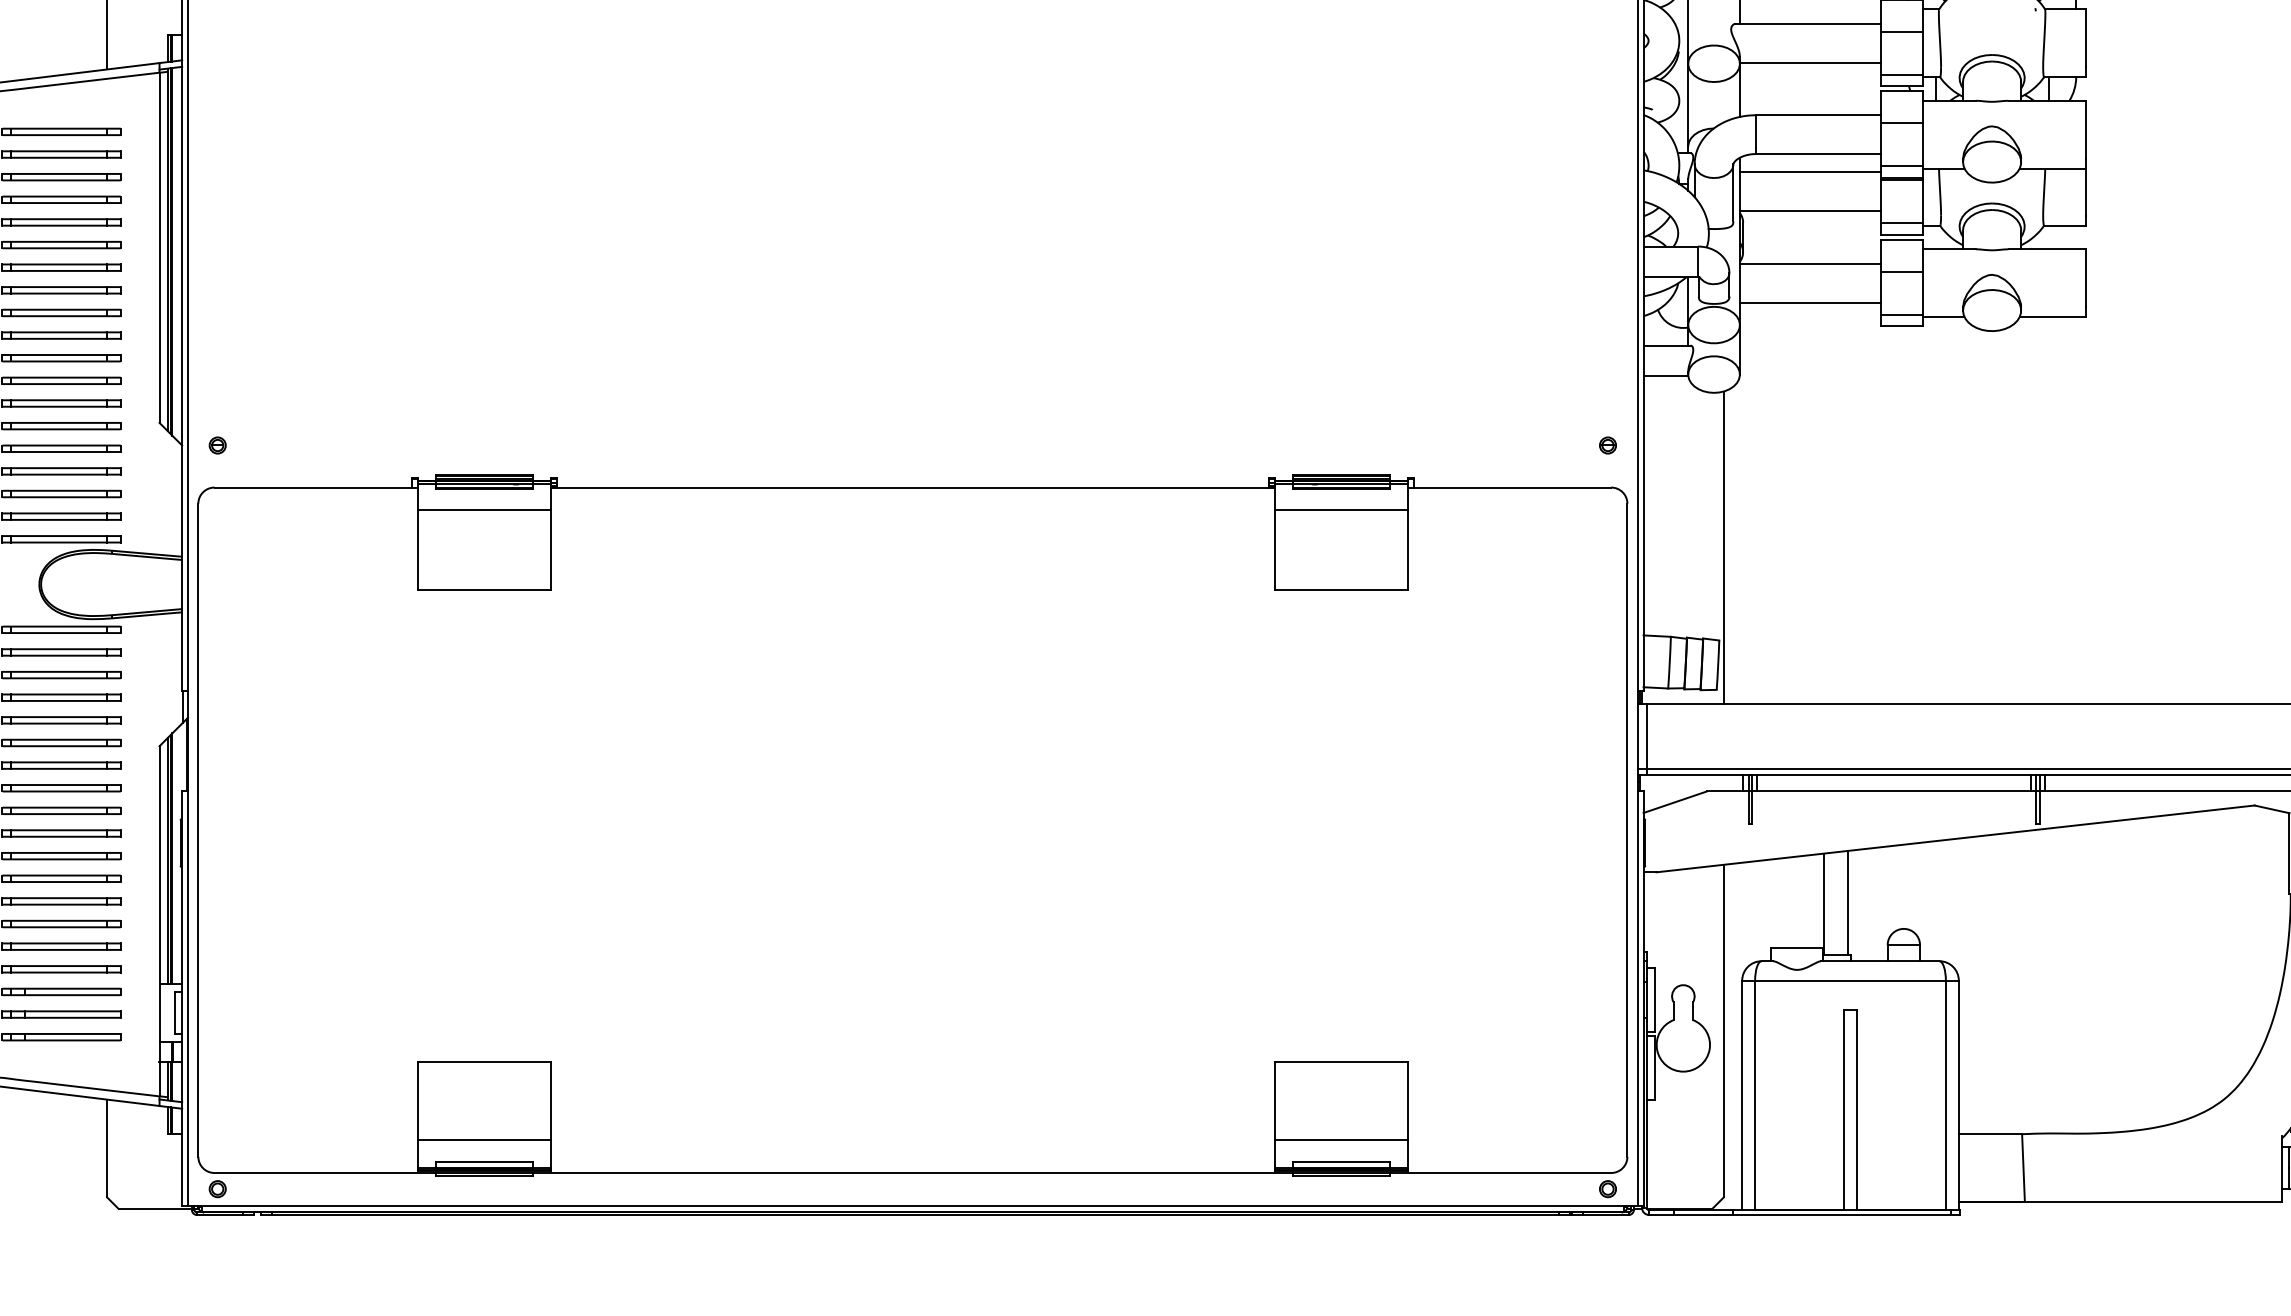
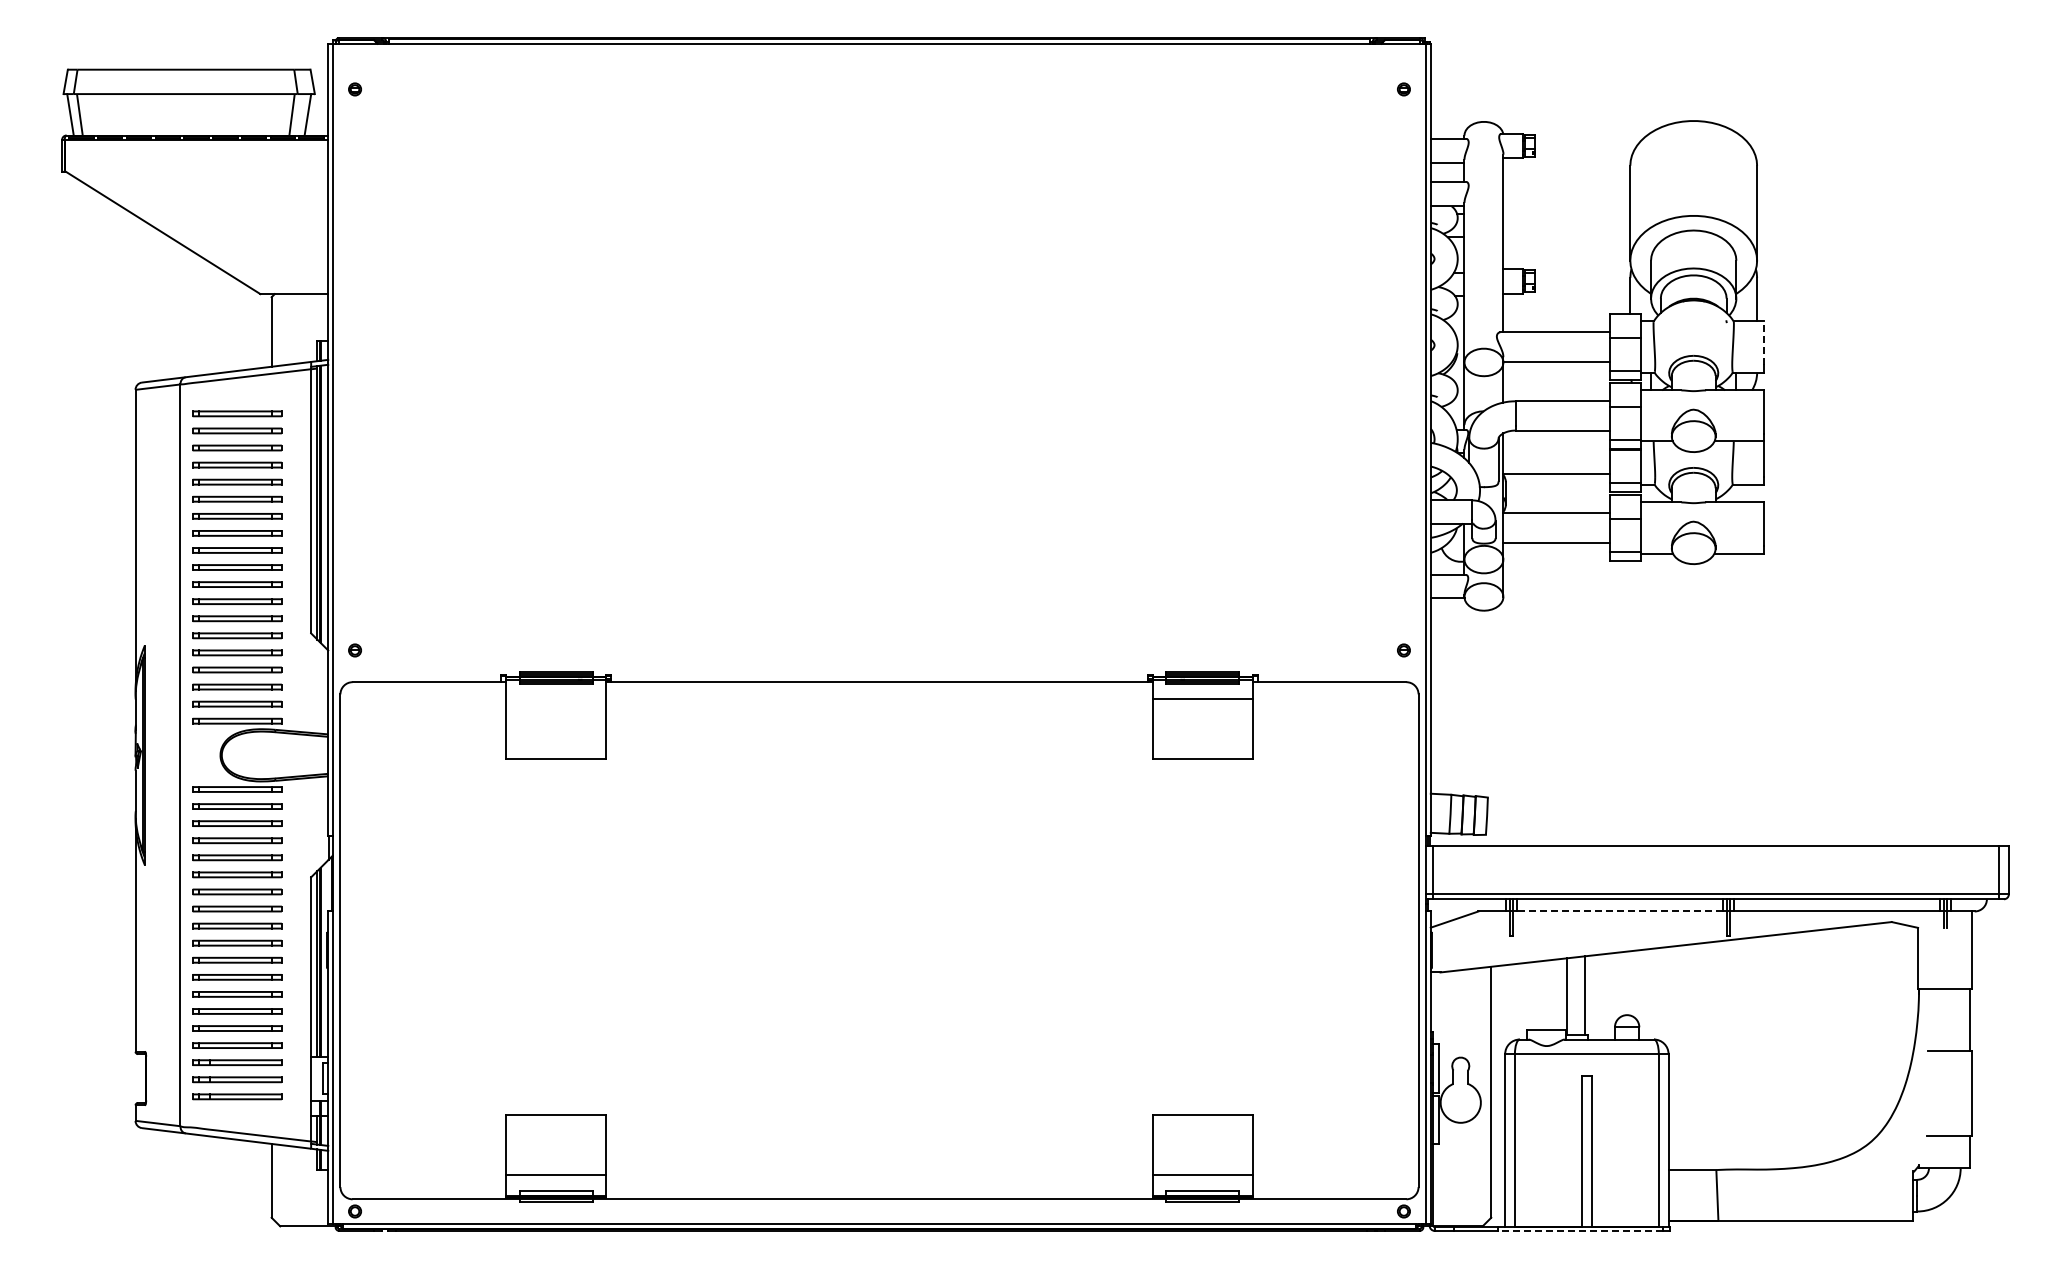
line: (2085, 38) -> (1764, 343), solid -> dashed
line: (1810, 172) -> (1556, 444), removed
line: (484, 510) -> (556, 699), removed
line: (1724, 547) -> (1491, 727), removed
line: (1893, 791) -> (1619, 911), solid -> dashed
line: (1842, 1215) -> (1580, 1231), solid -> dashed

